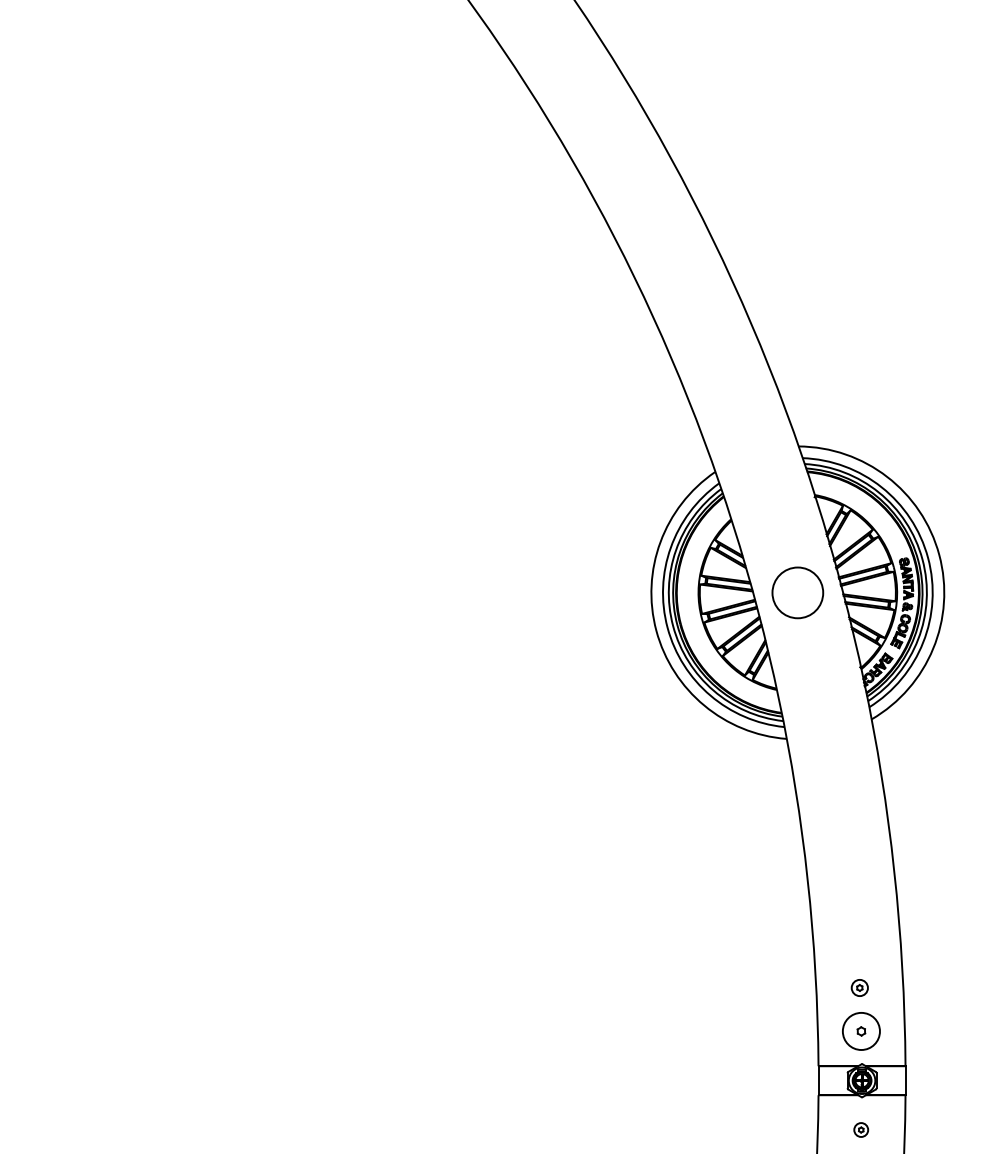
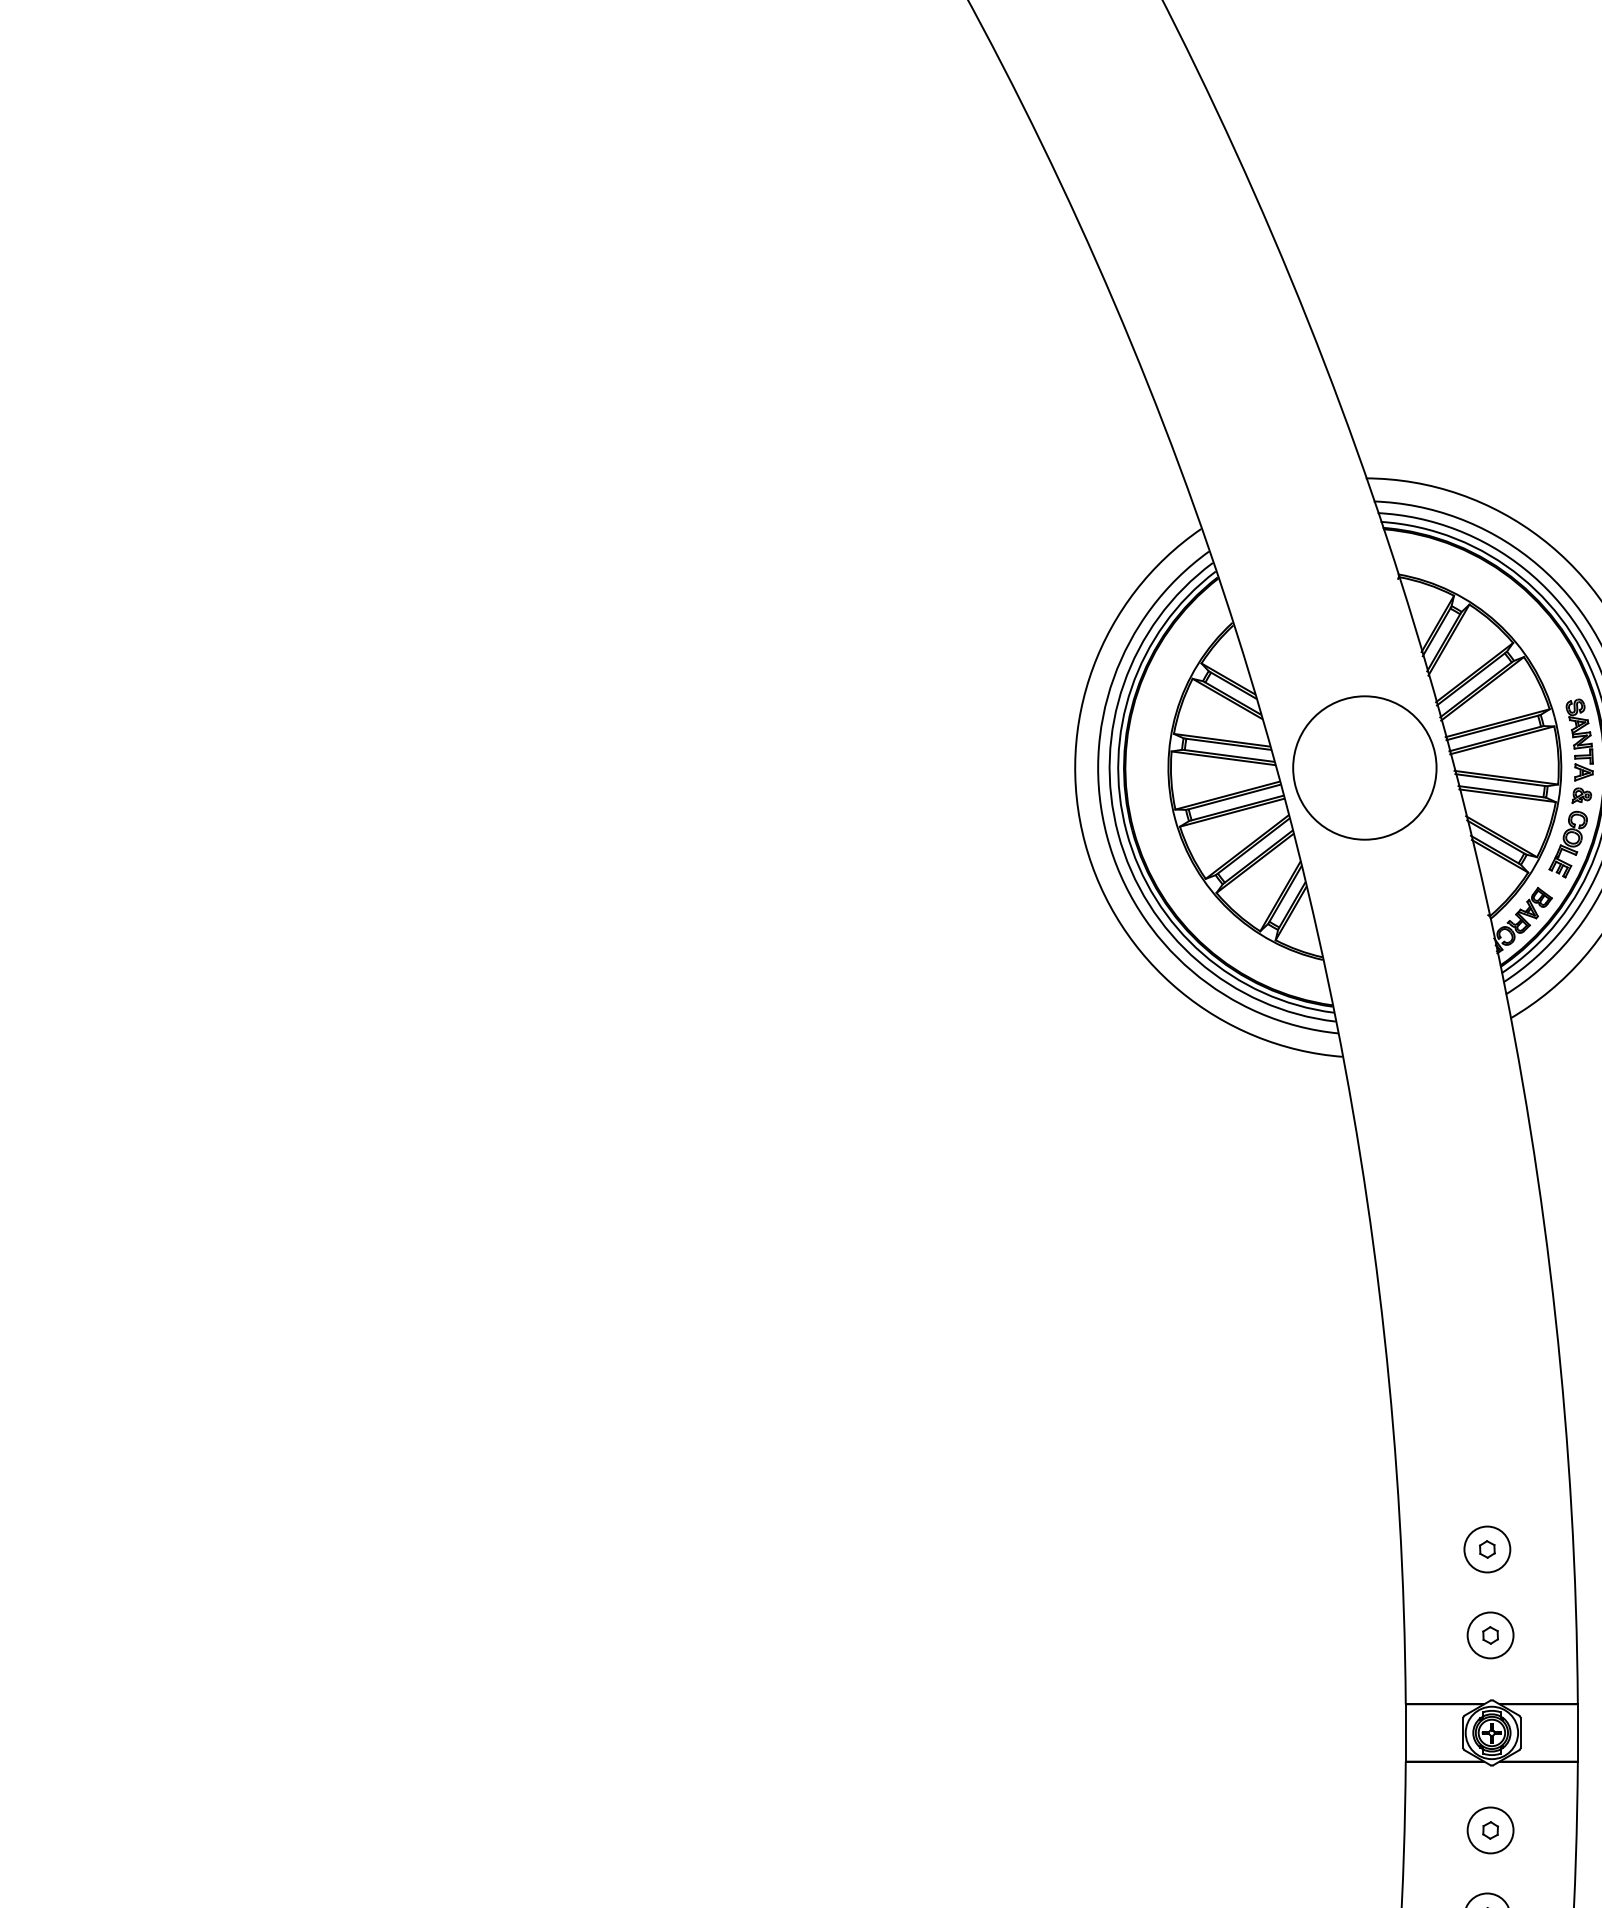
circle: (797, 592) -> (1364, 767), size x1.43
part: (859, 987) -> (1486, 1548), size x1.43
circle: (861, 1031) -> (1490, 1635), size x0.62
part: (860, 1129) -> (1488, 1829), size x1.67

